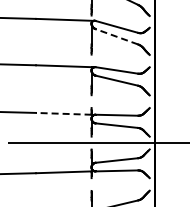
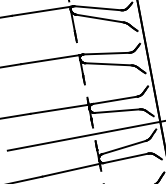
line: (116, 36) -> (99, 18), dashed -> solid
line: (63, 113) -> (59, 109), dashed -> solid

